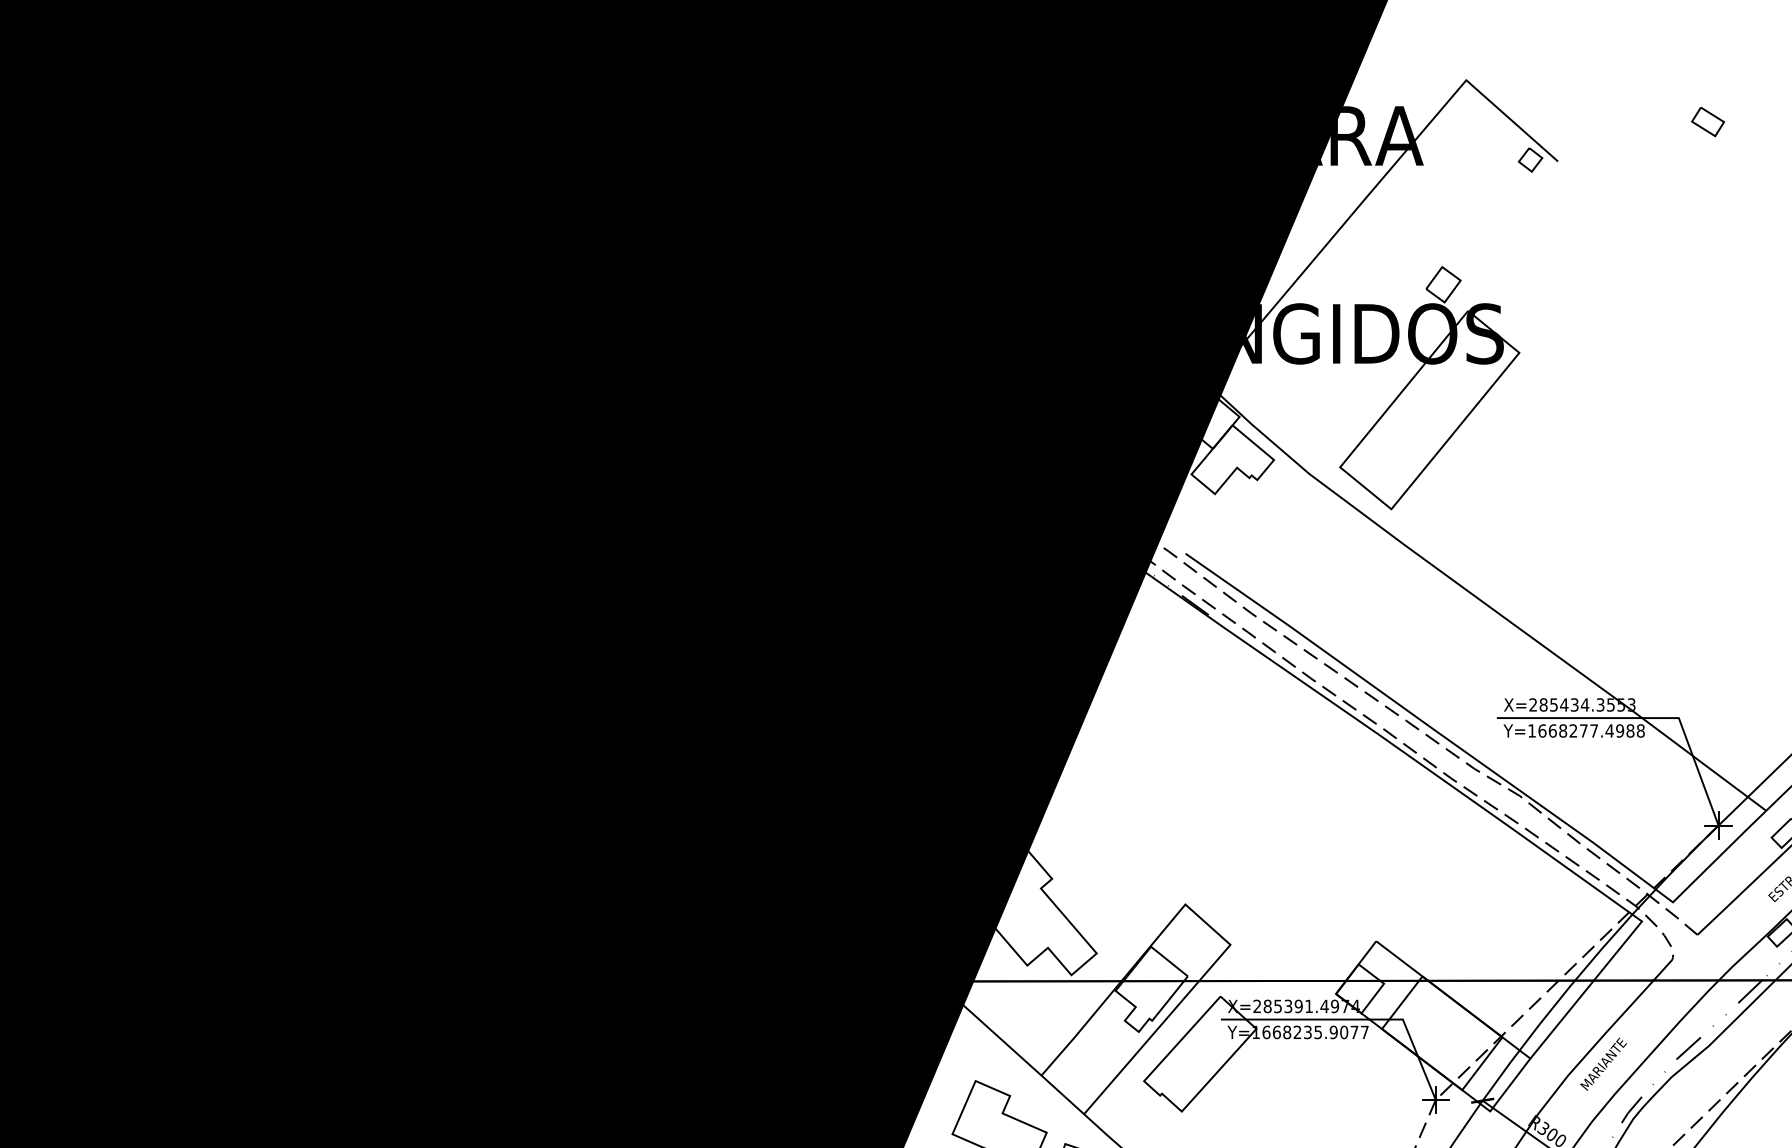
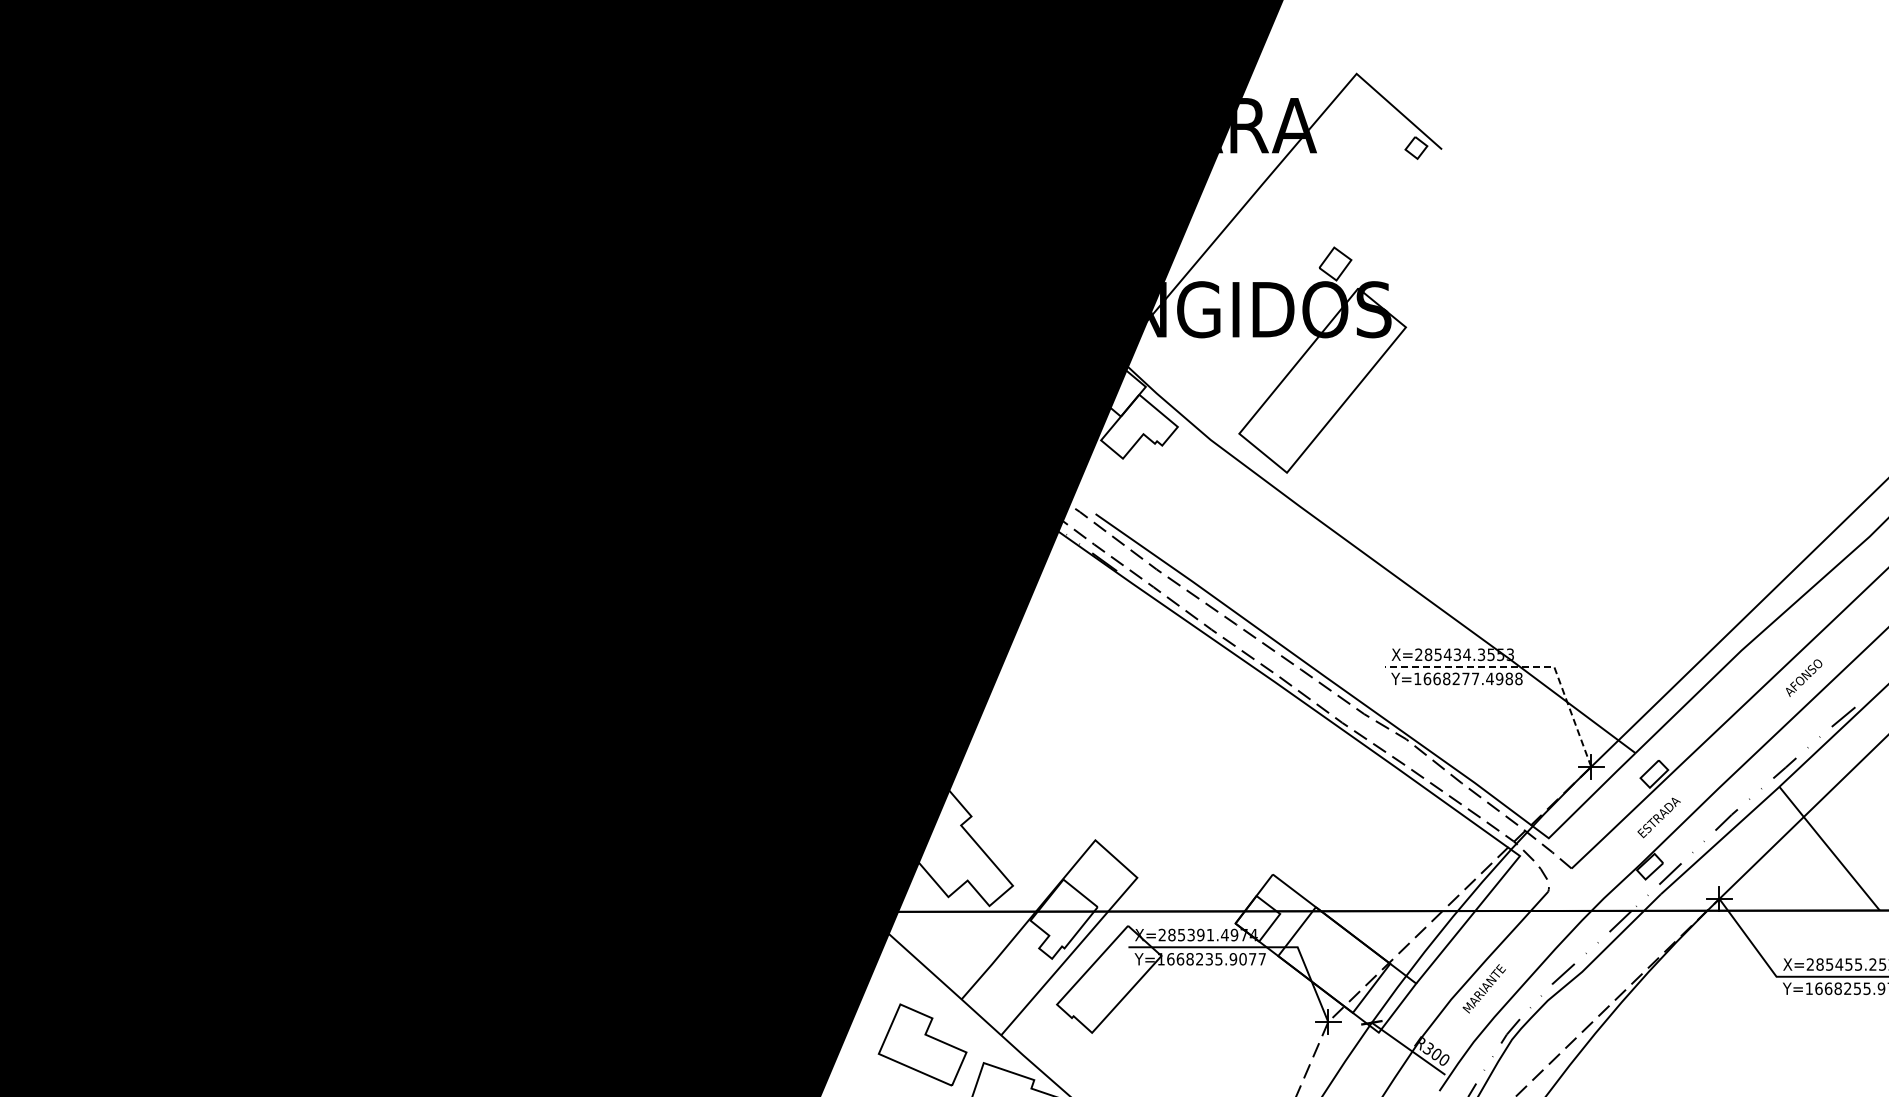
part: (1708, 121) -> (1581, 112), removed
line: (1645, 717) -> (1523, 666), solid -> dashed

